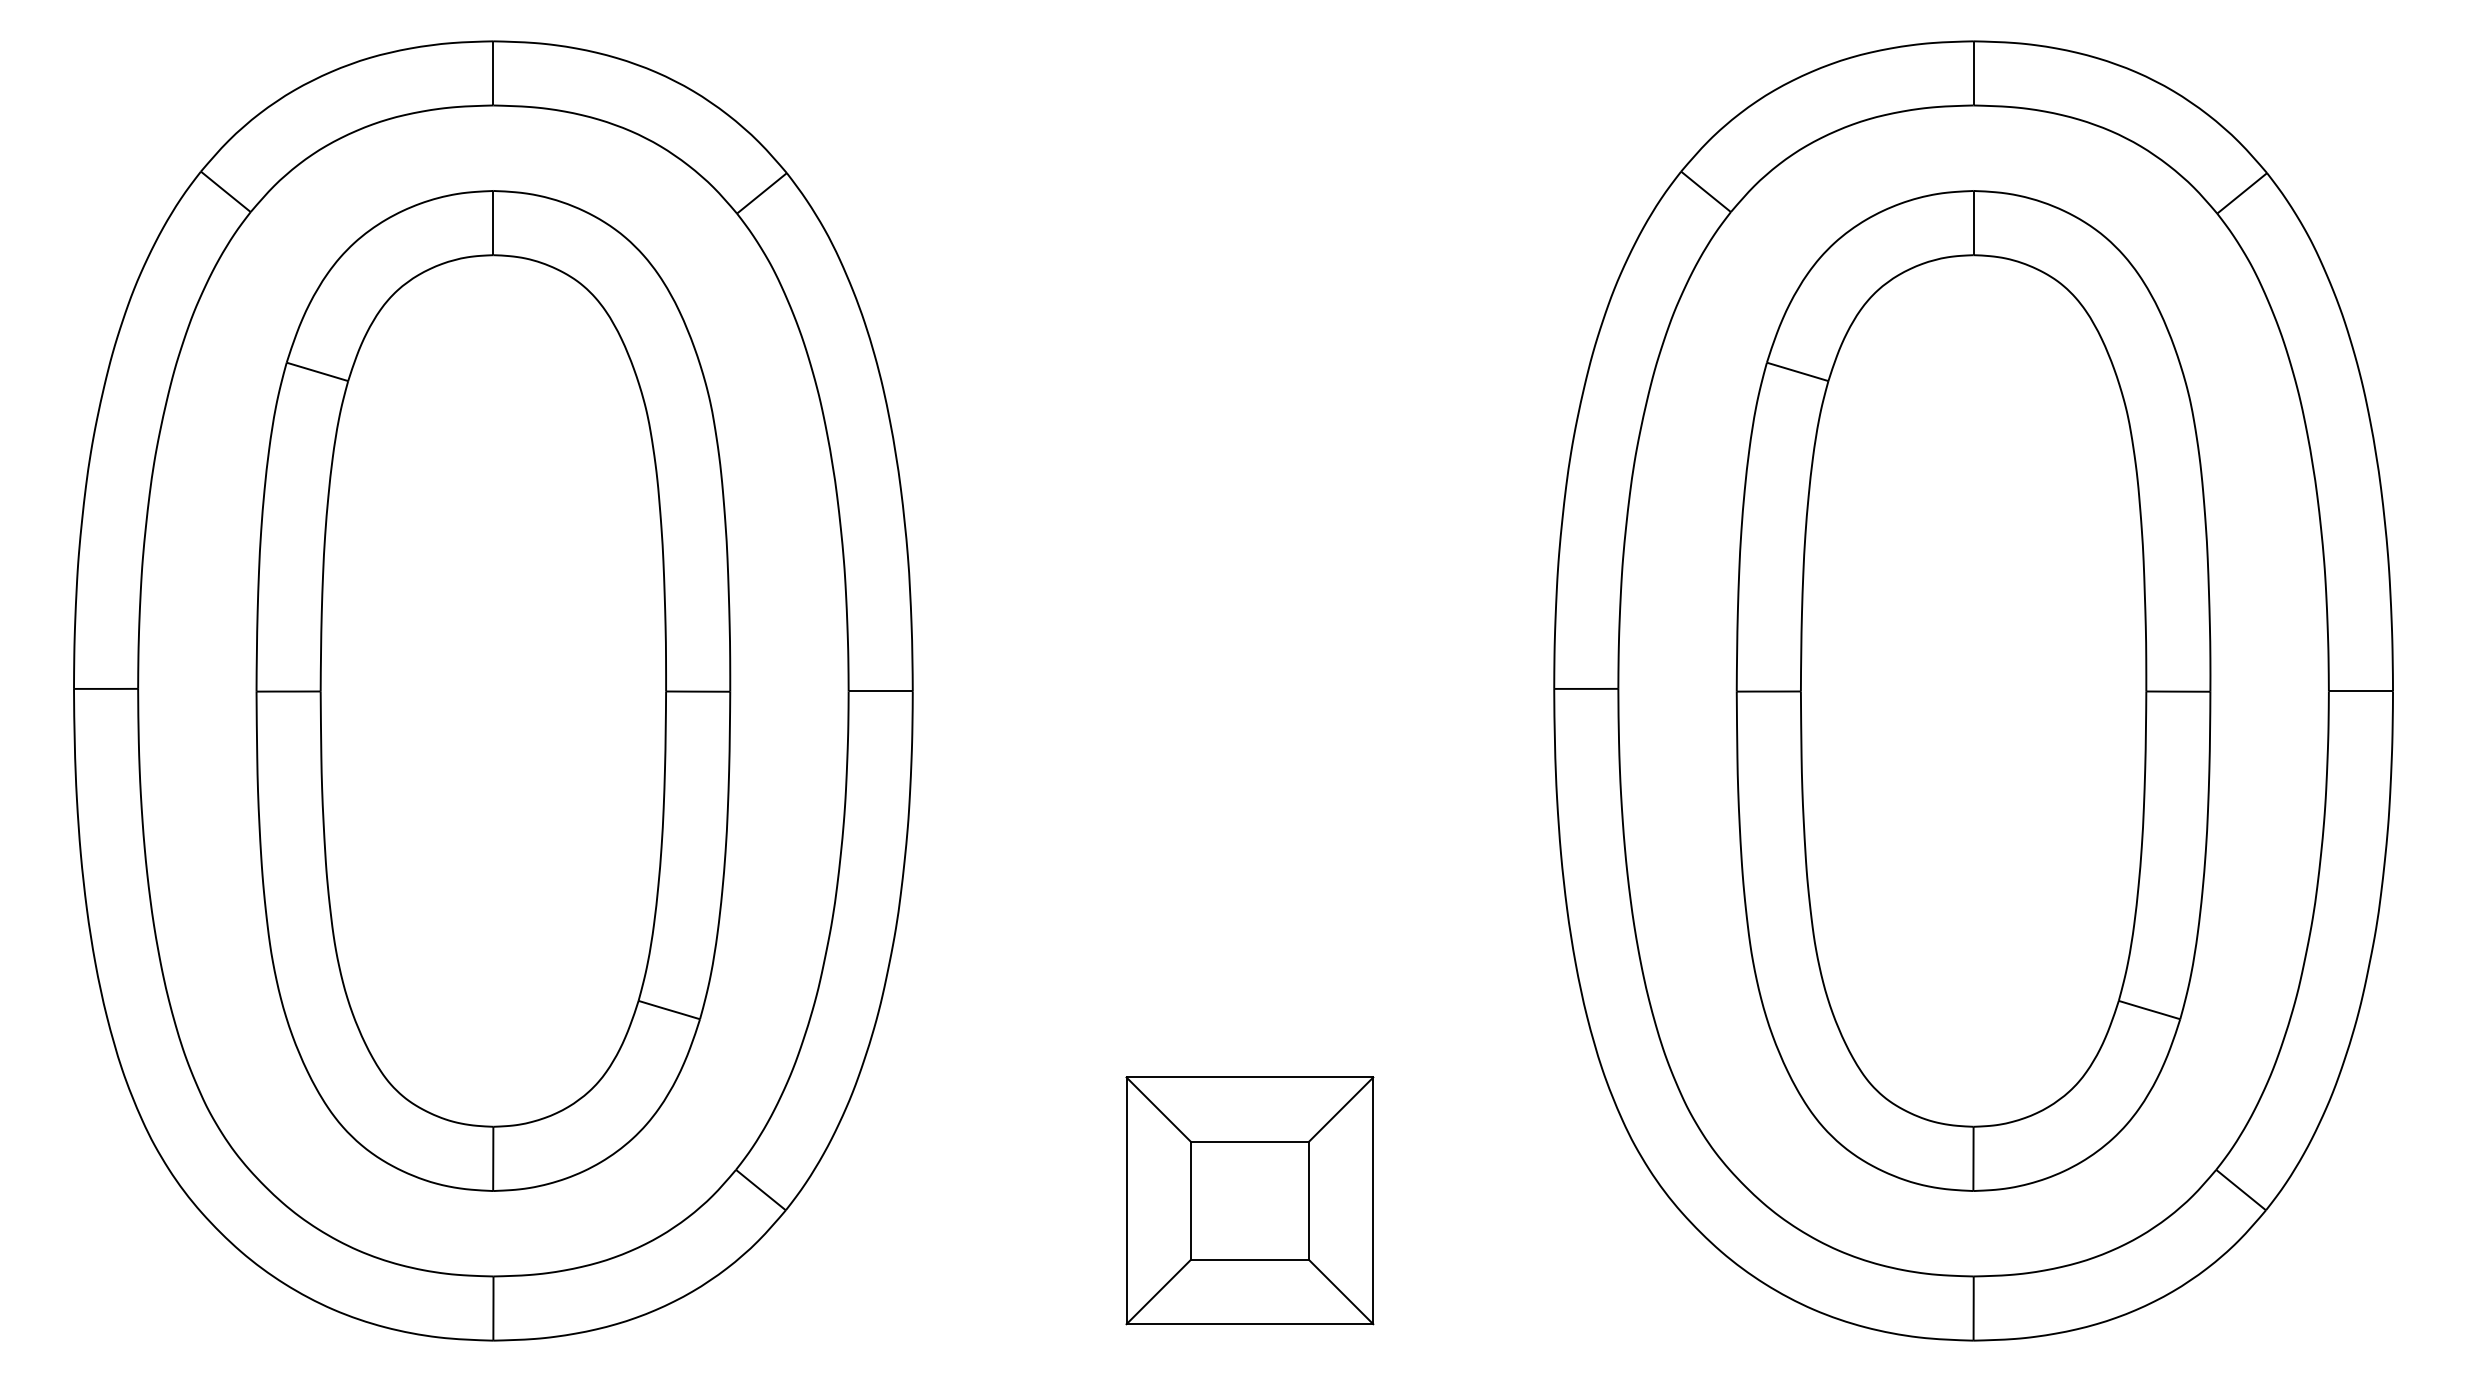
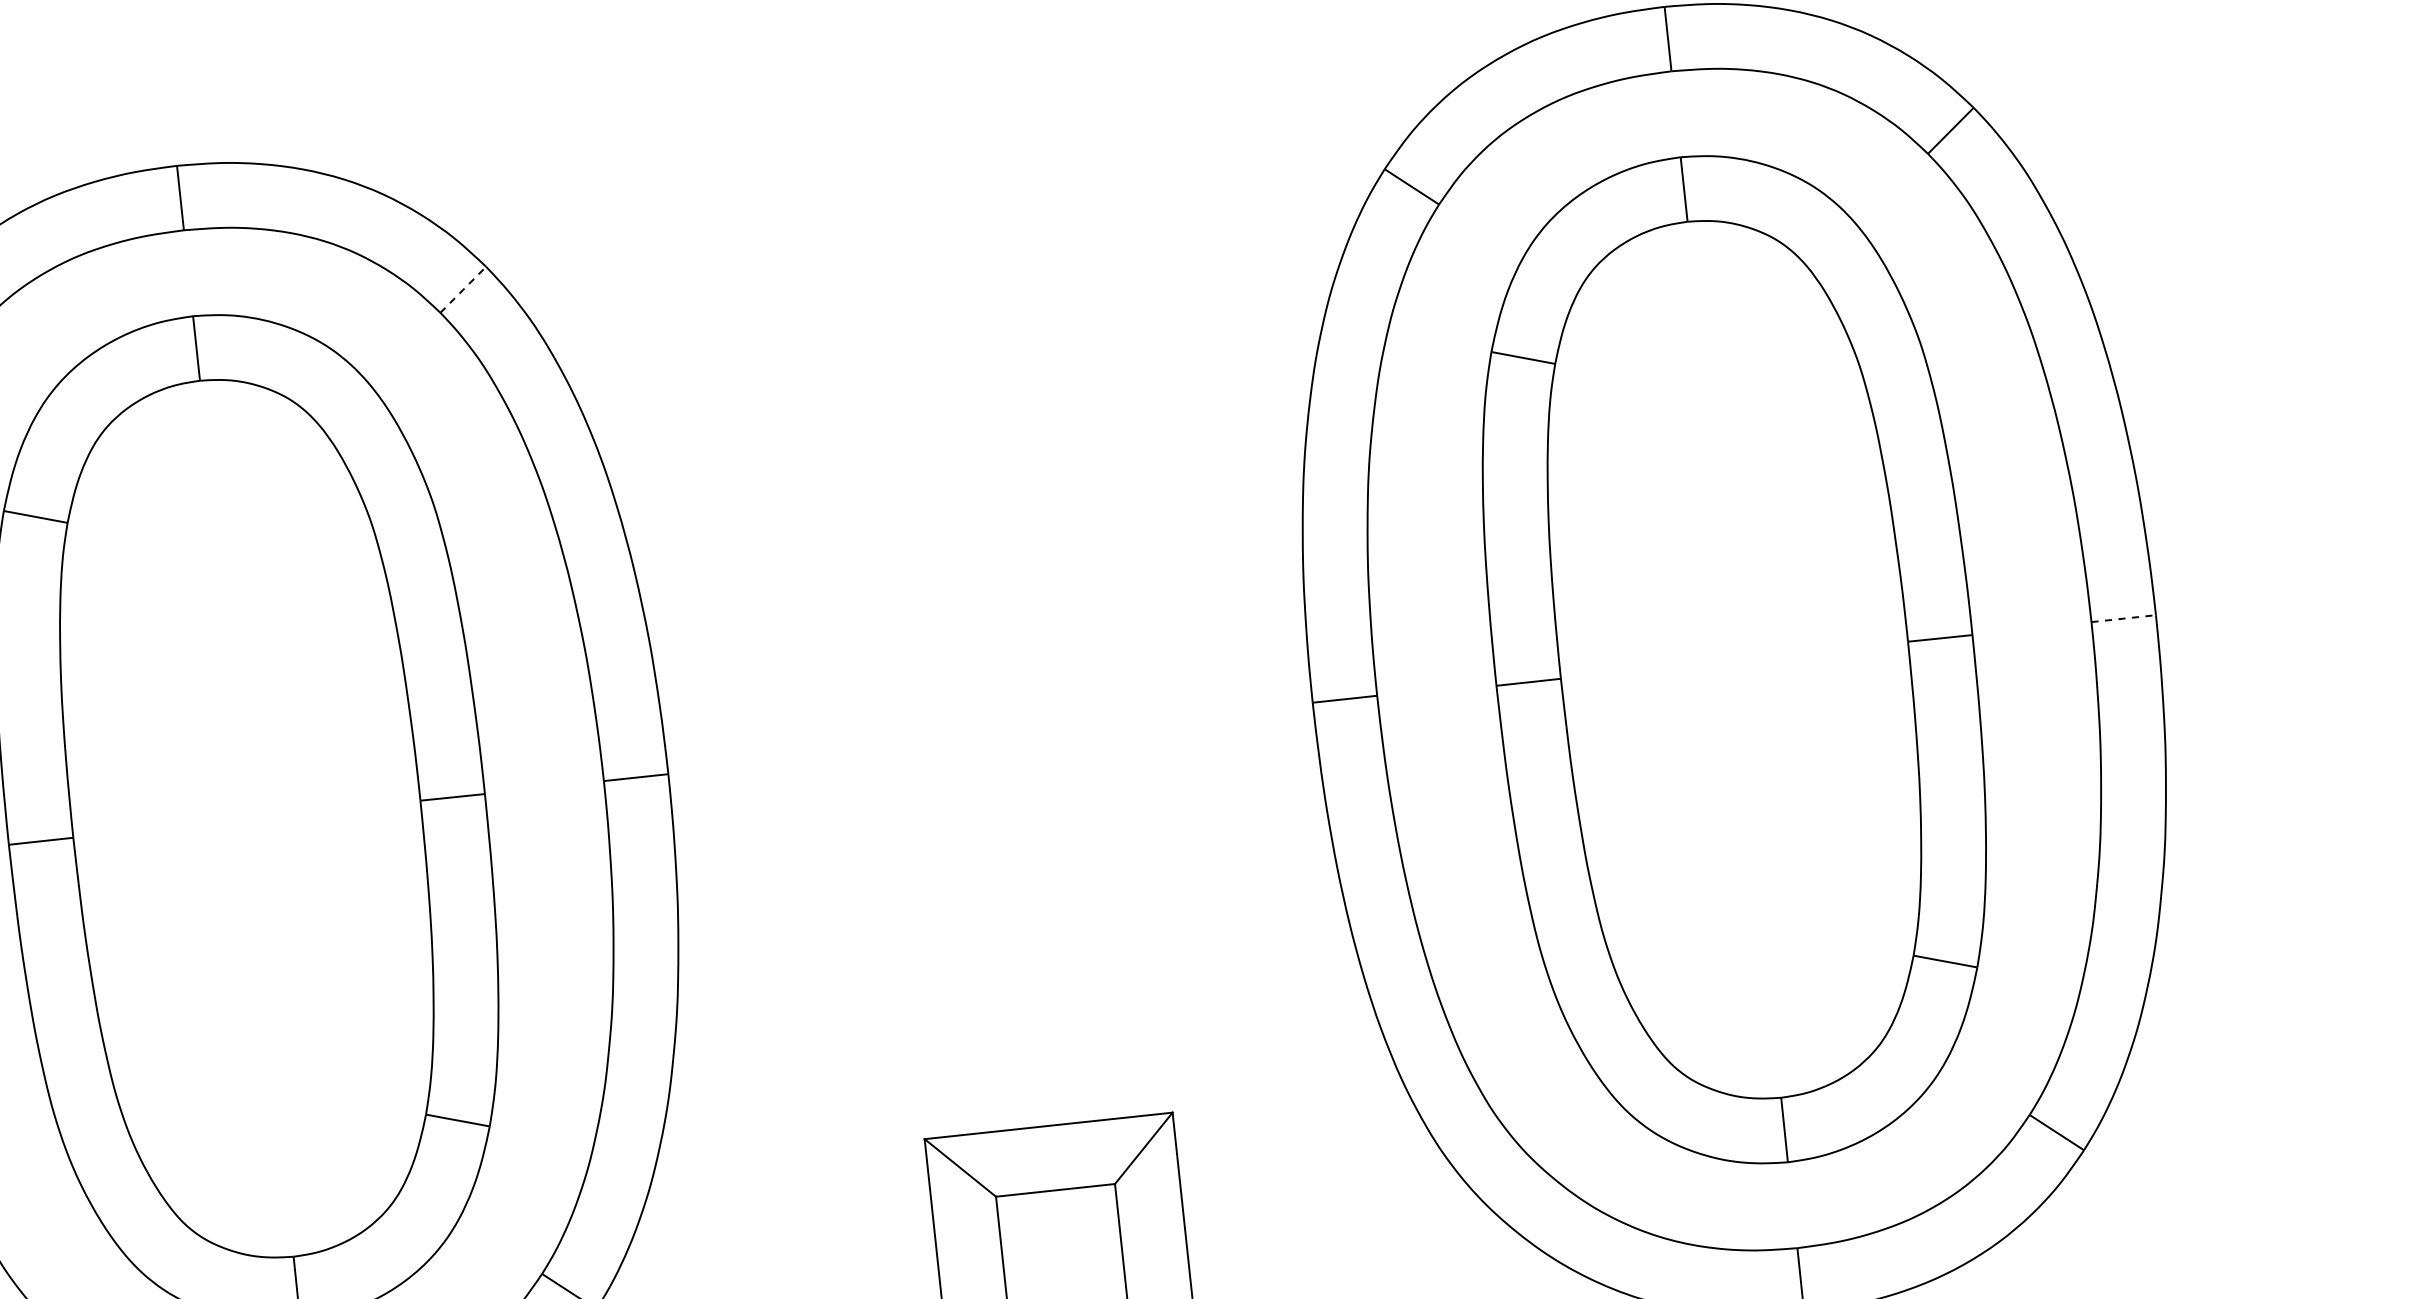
line: (761, 193) -> (462, 289), solid -> dashed
line: (2360, 691) -> (2123, 618), solid -> dashed

